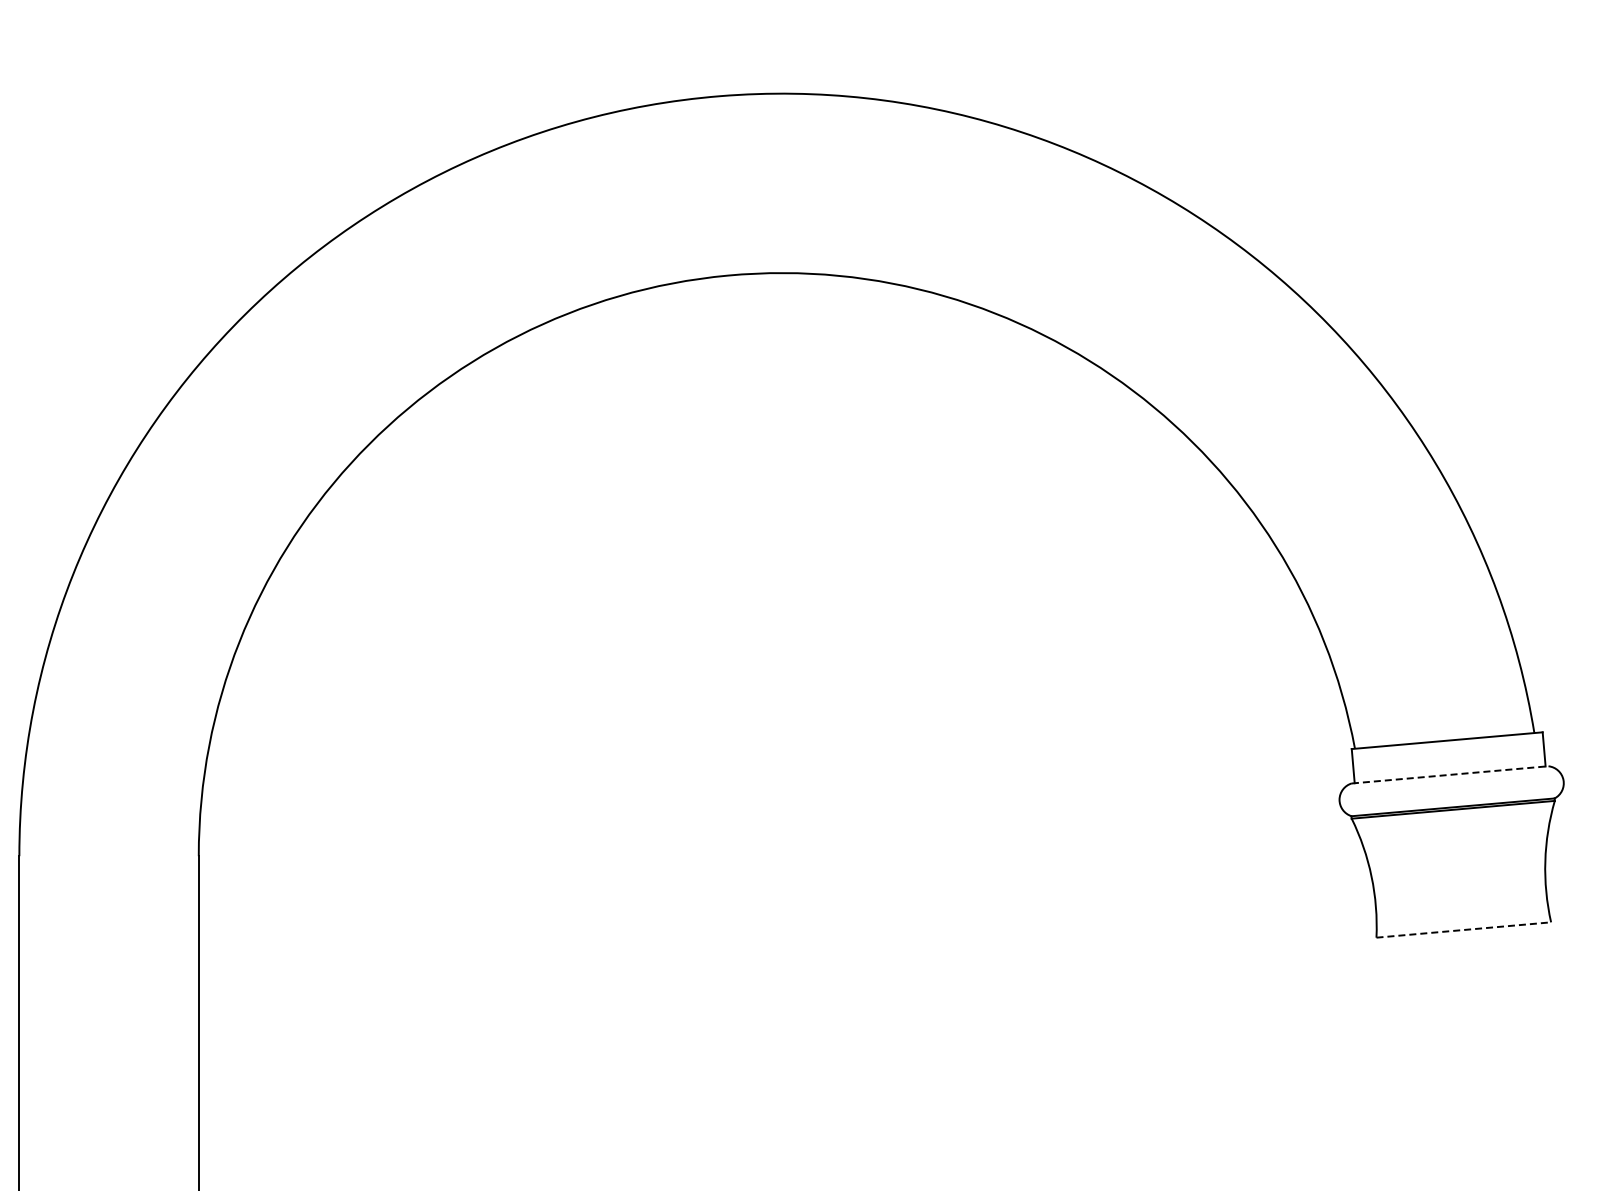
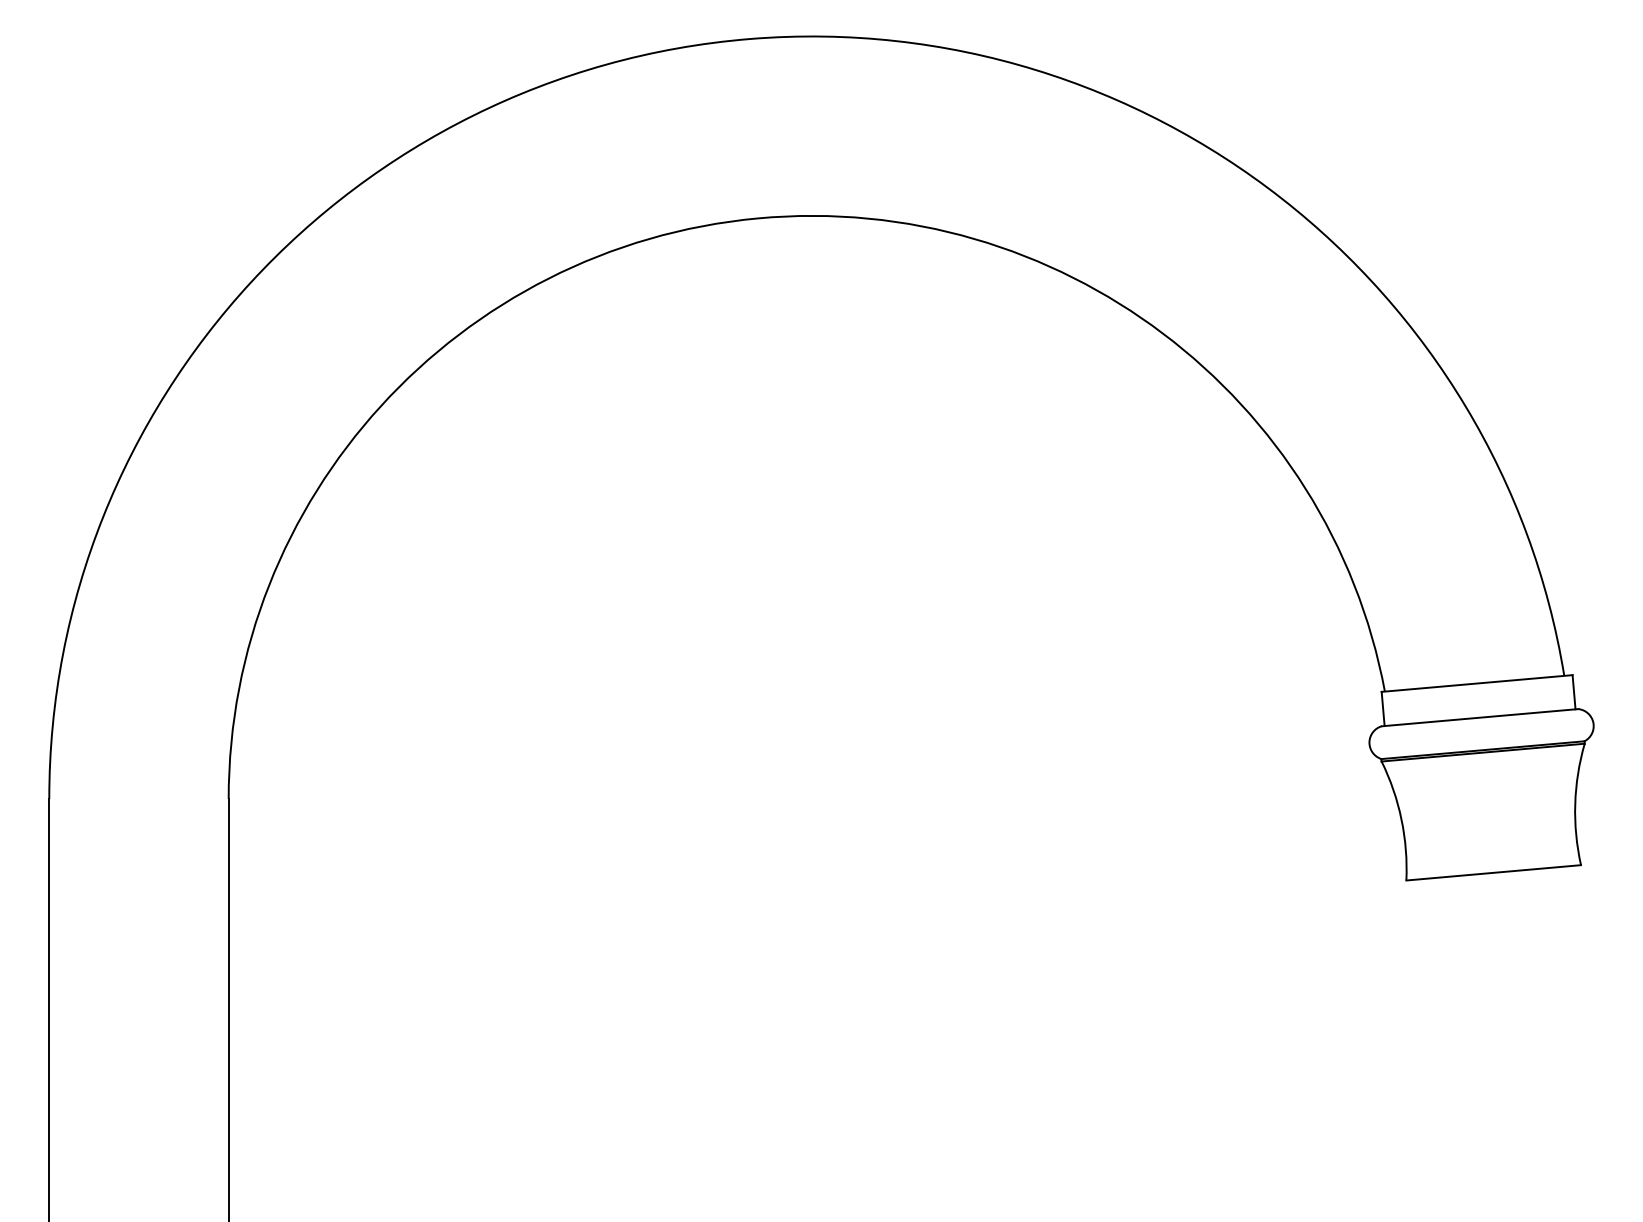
line: (1450, 774) -> (1480, 717), dashed -> solid
line: (1463, 929) -> (1493, 872), dashed -> solid

